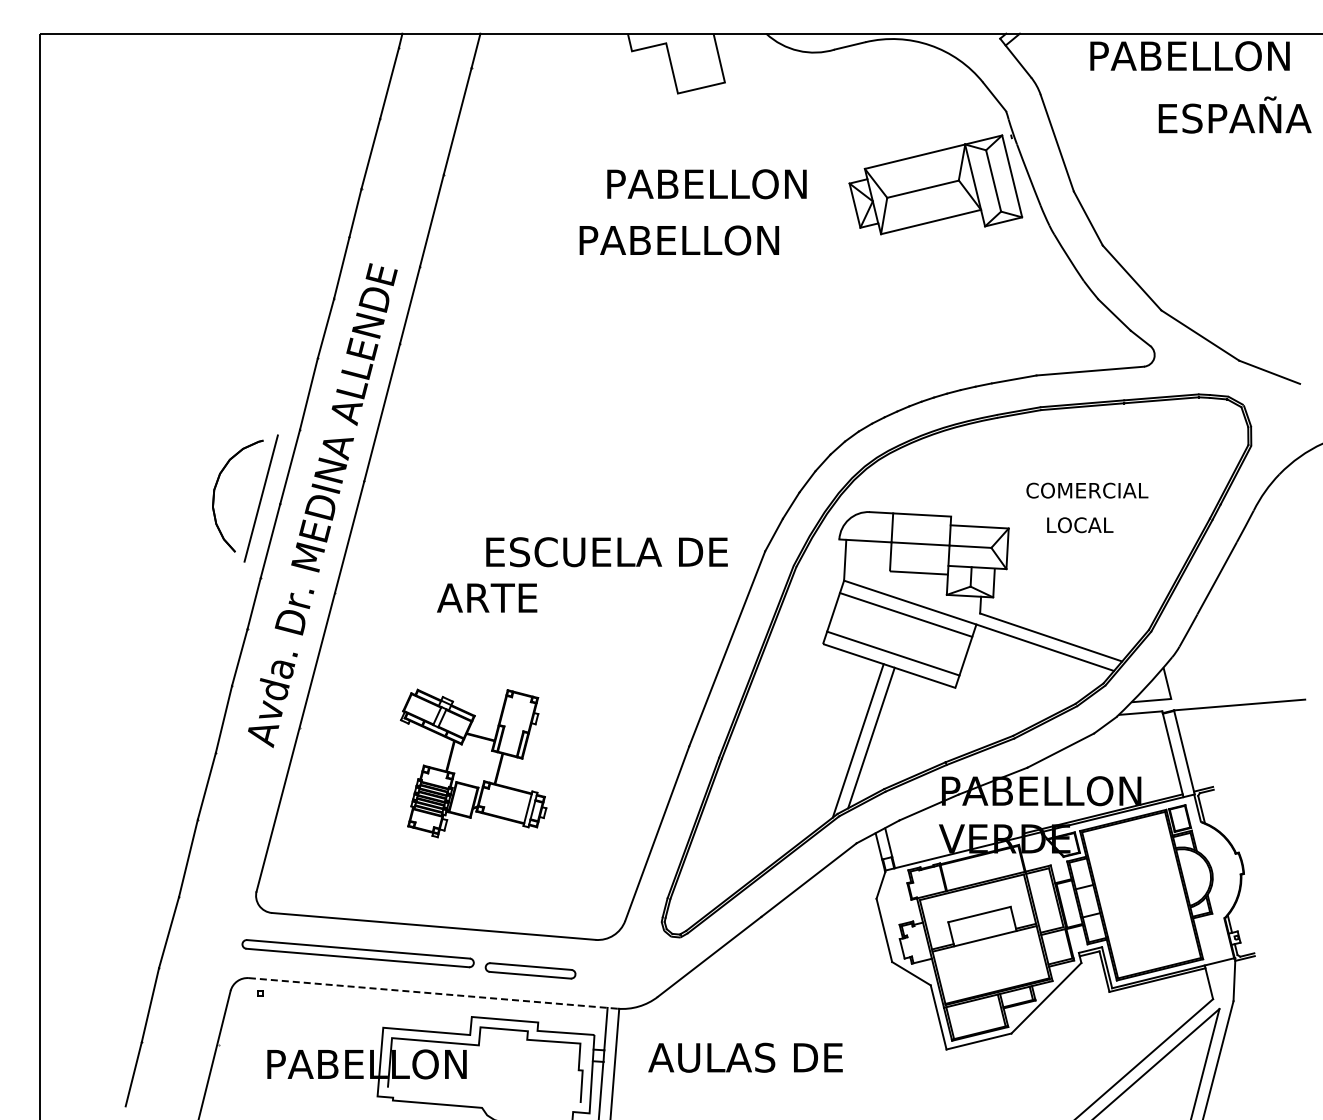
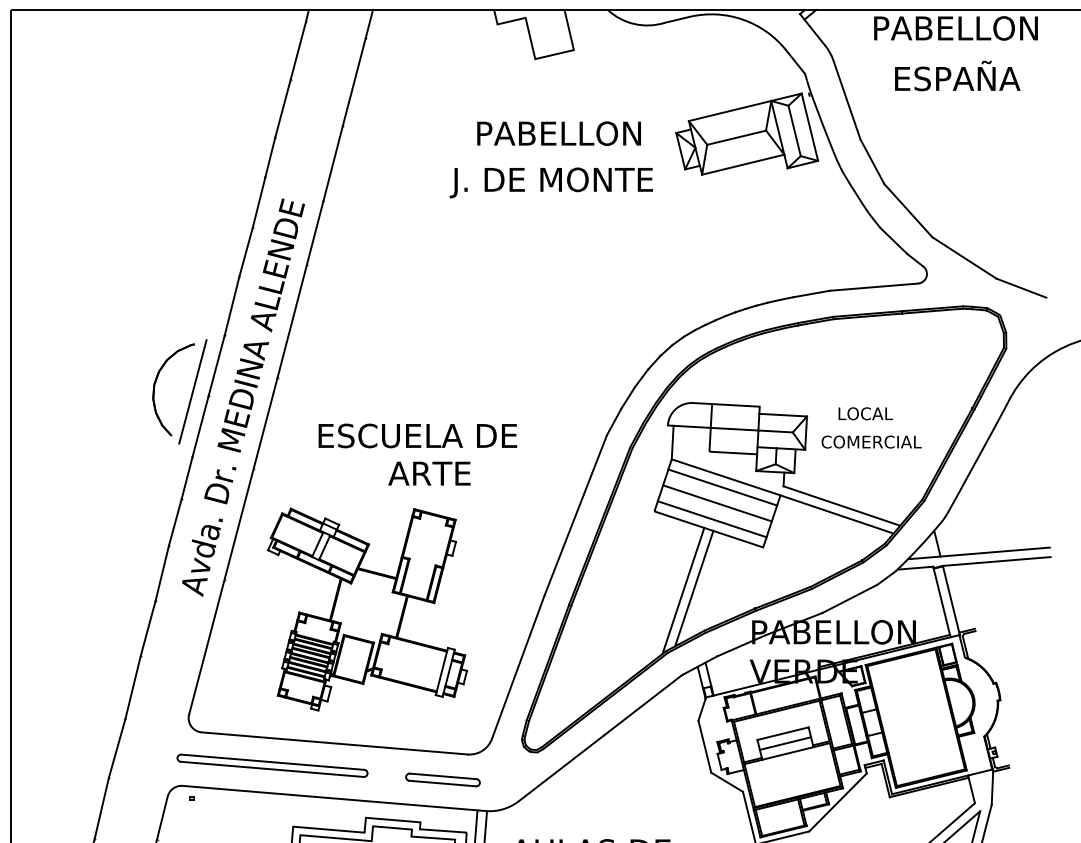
text: (1234, 114) -> (957, 75), moved
text: (697, 243) -> (551, 182), PABELLON -> J. DE MONTE
text: (1087, 490) -> (871, 441), moved
text: (606, 552) -> (417, 436), moved
text: (487, 597) -> (429, 473), moved
line: (899, 634) -> (717, 503), added
line: (1237, 693) -> (995, 552), added
part: (473, 763) -> (367, 609), size x1.67
line: (982, 926) -> (785, 743), added
part: (530, 970) -> (442, 779), moved
line: (433, 993) -> (334, 798), dashed -> solid

